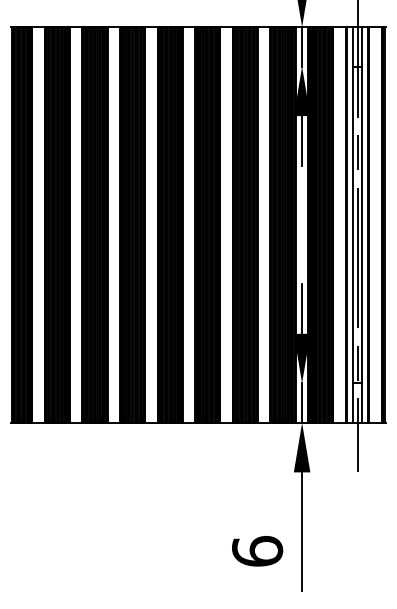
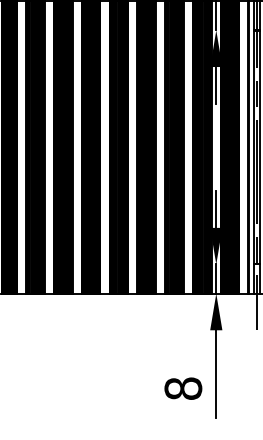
text: (257, 551) -> (183, 388), 6 -> 8

